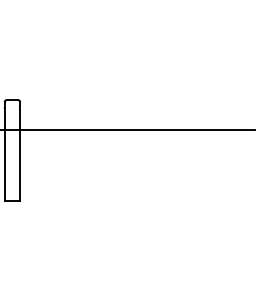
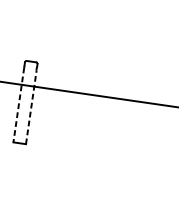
line: (20, 154) -> (31, 106), solid -> dashed
line: (4, 155) -> (18, 105), solid -> dashed

